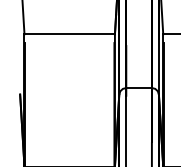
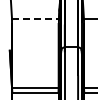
line: (71, 34) -> (36, 19), solid -> dashed

